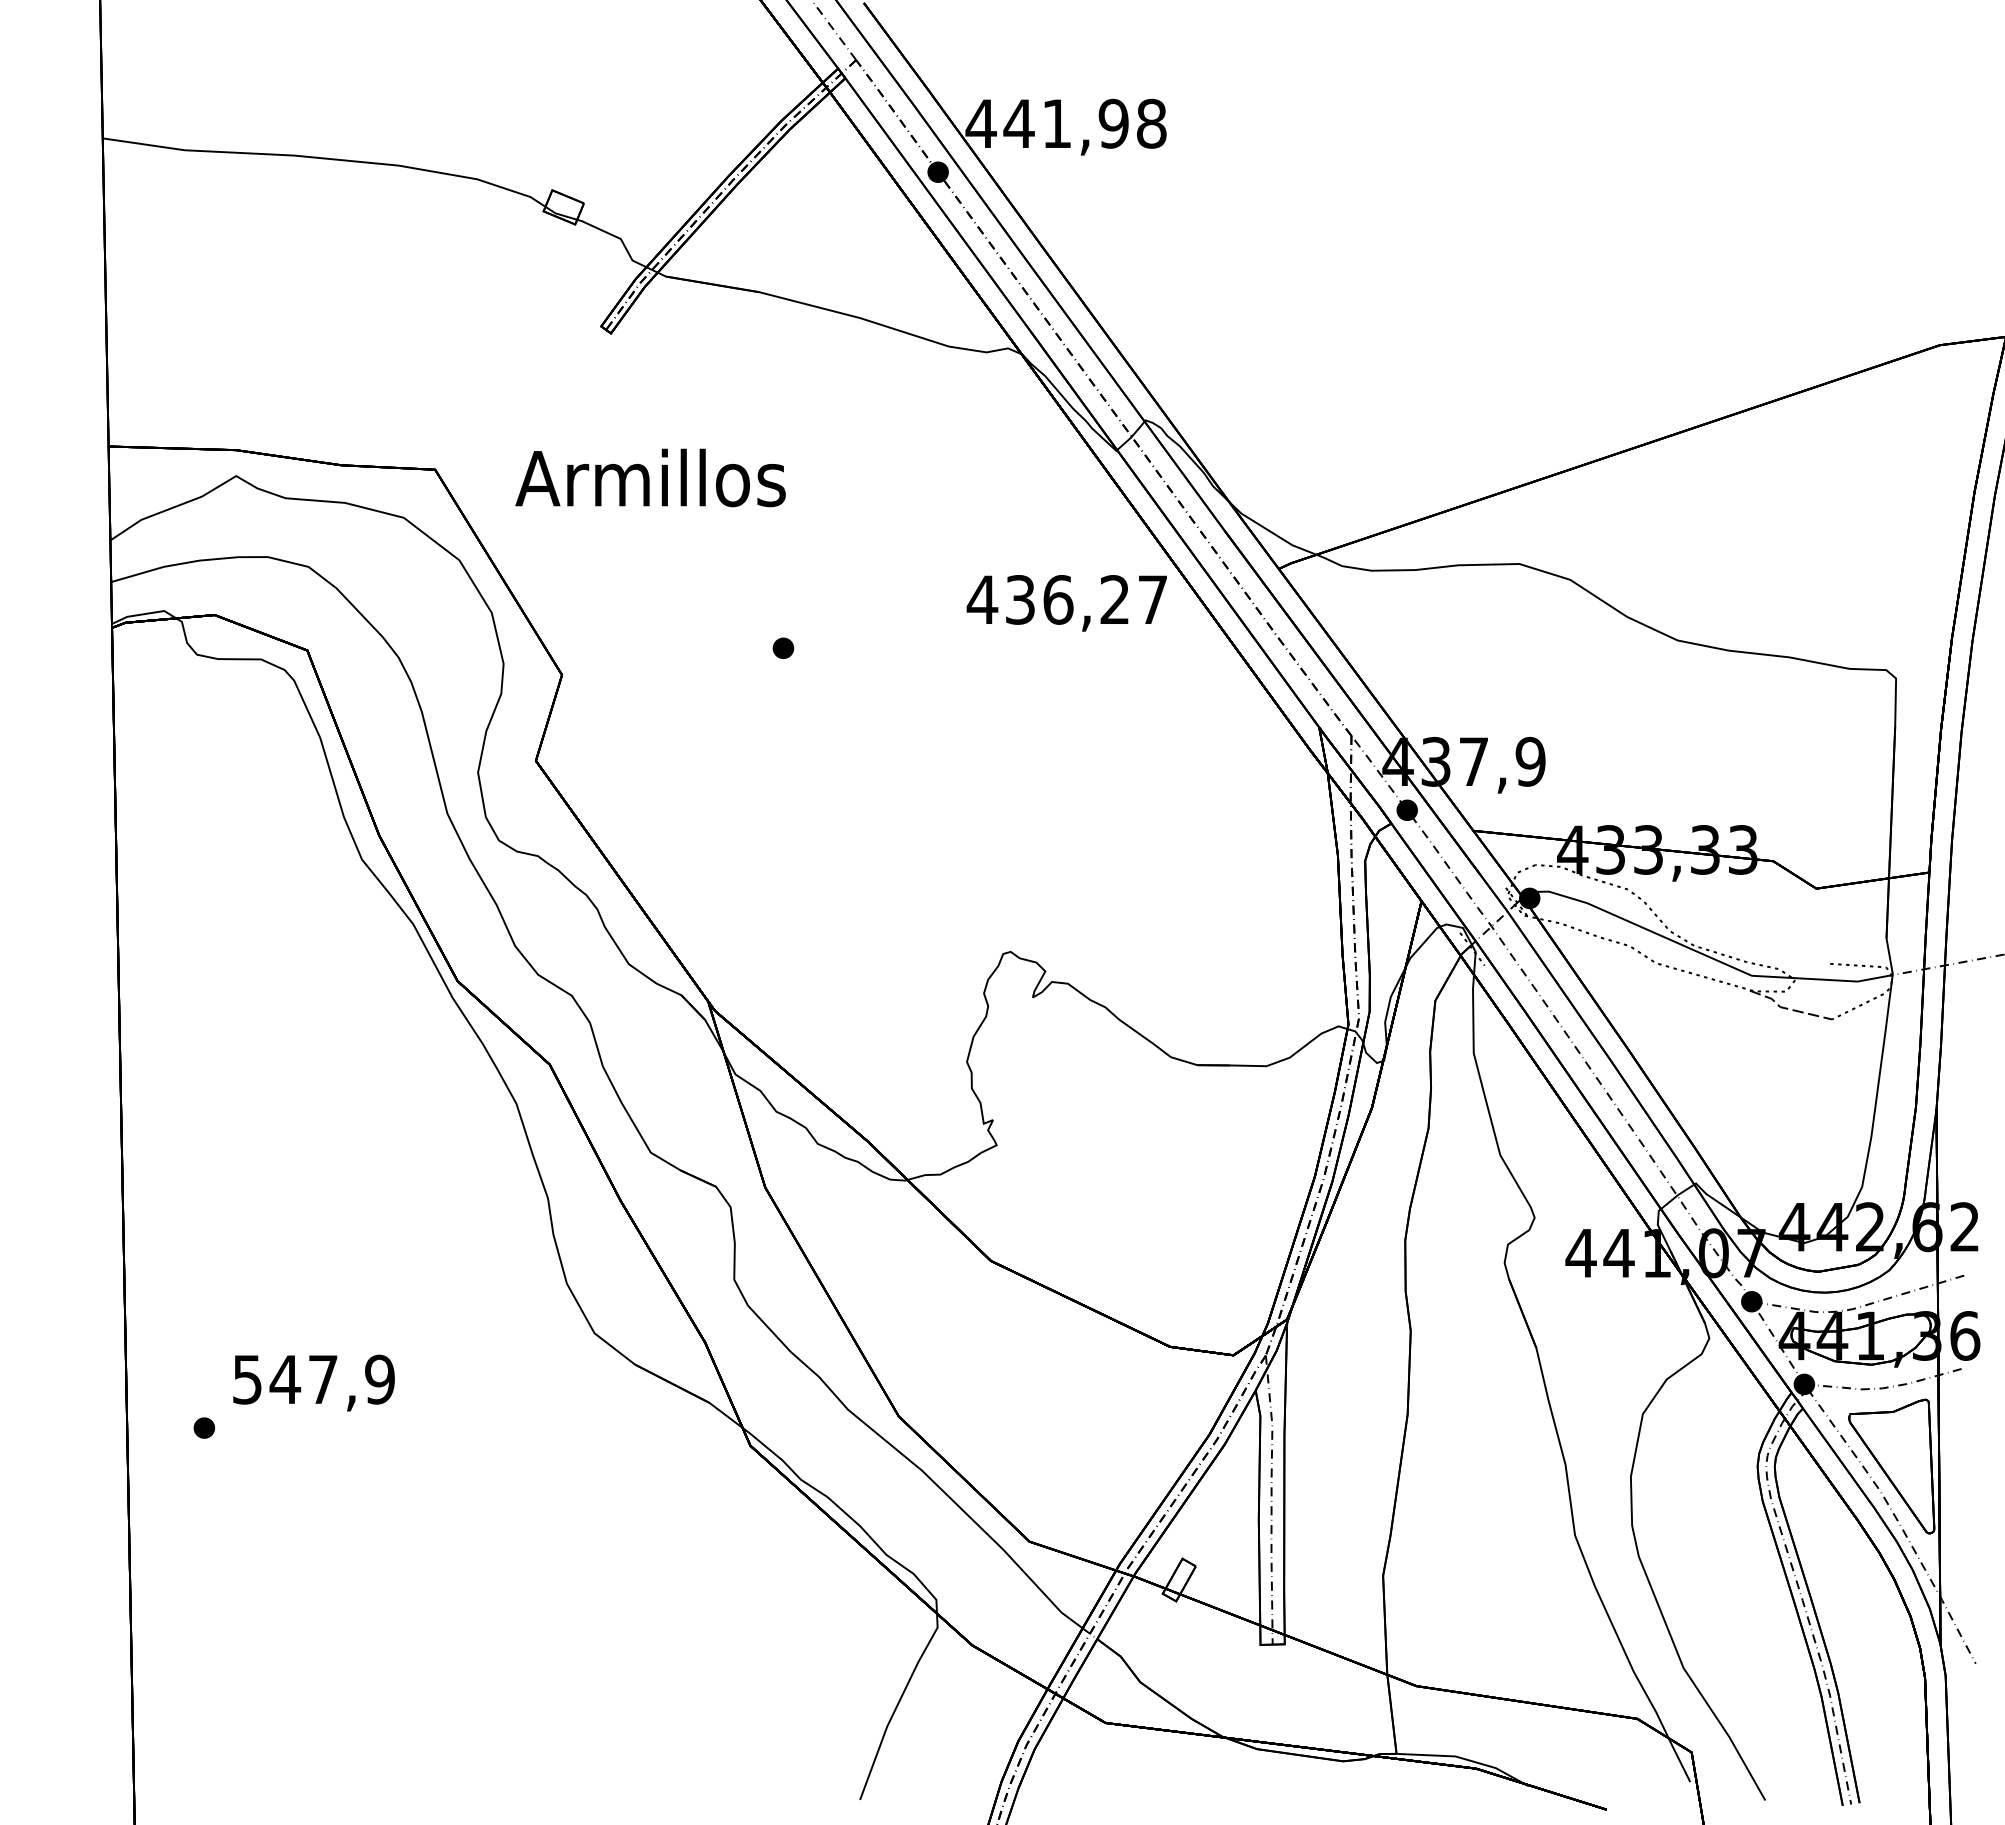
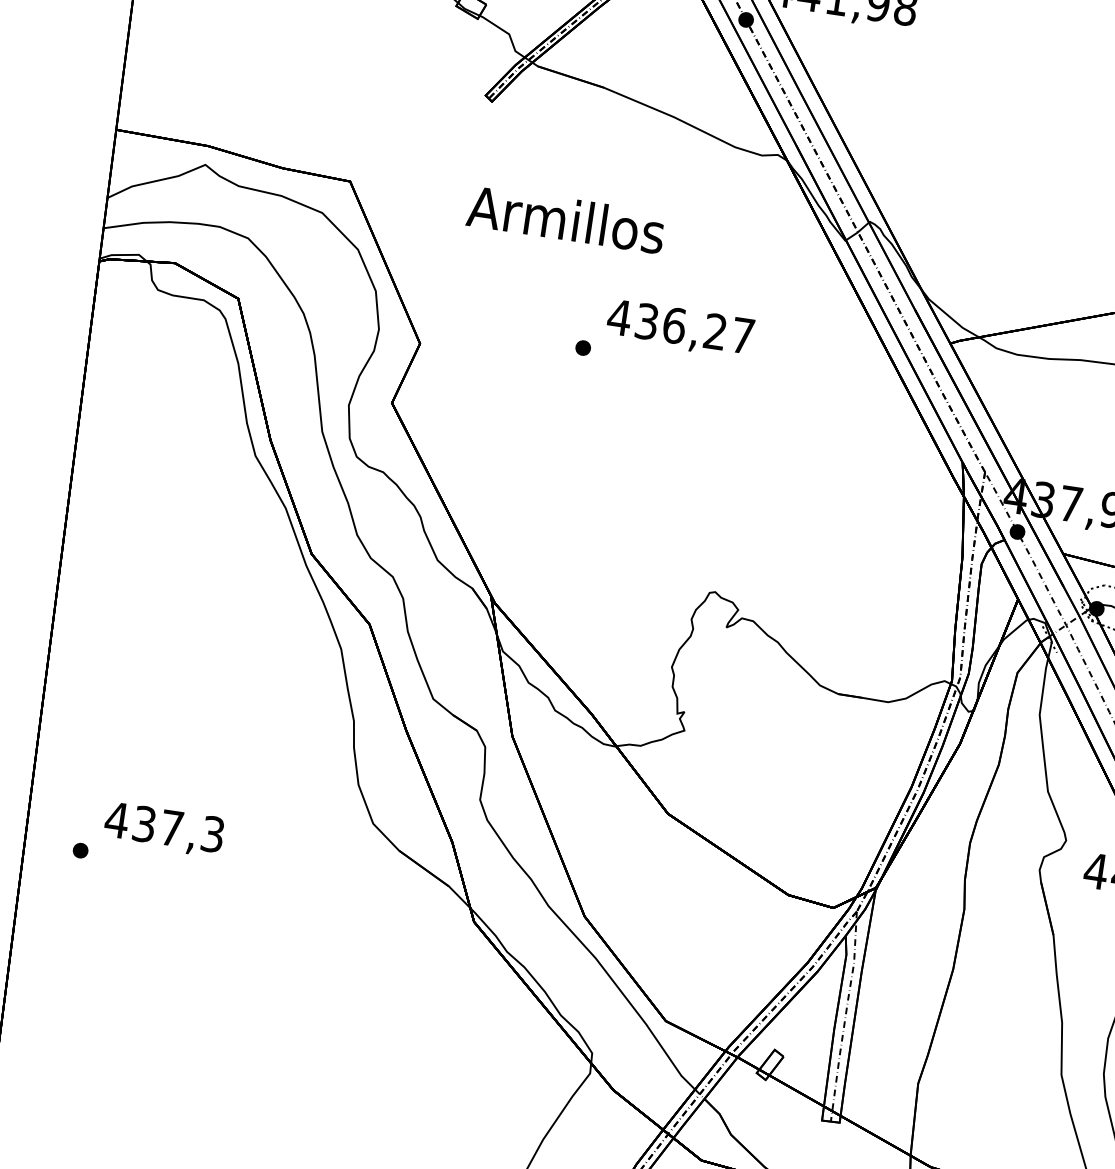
text: (650, 477) -> (566, 219), moved
text: (1066, 603) -> (679, 329), moved
text: (312, 1379) -> (164, 827), 547,9 -> 437,3

